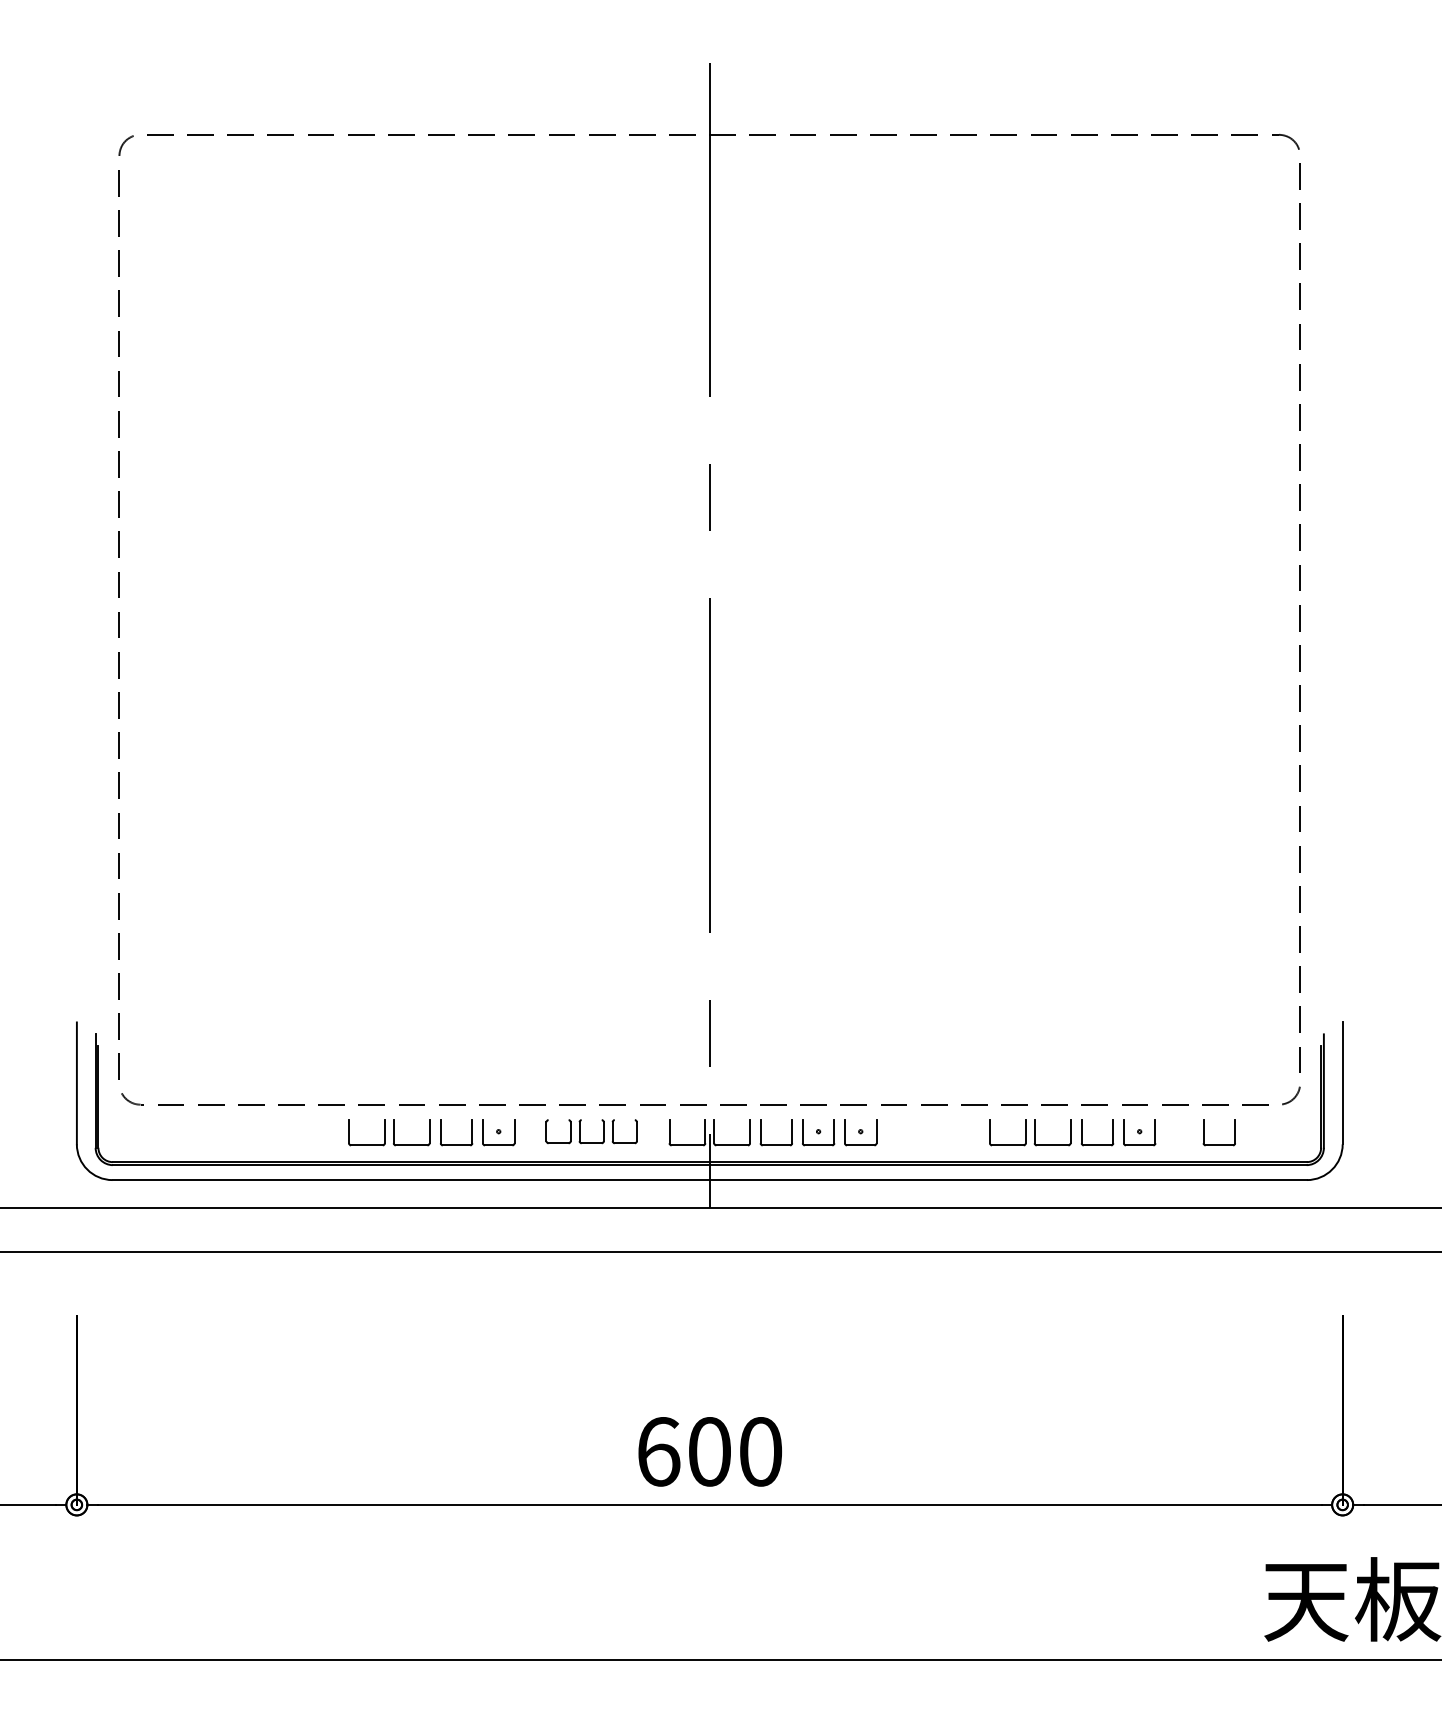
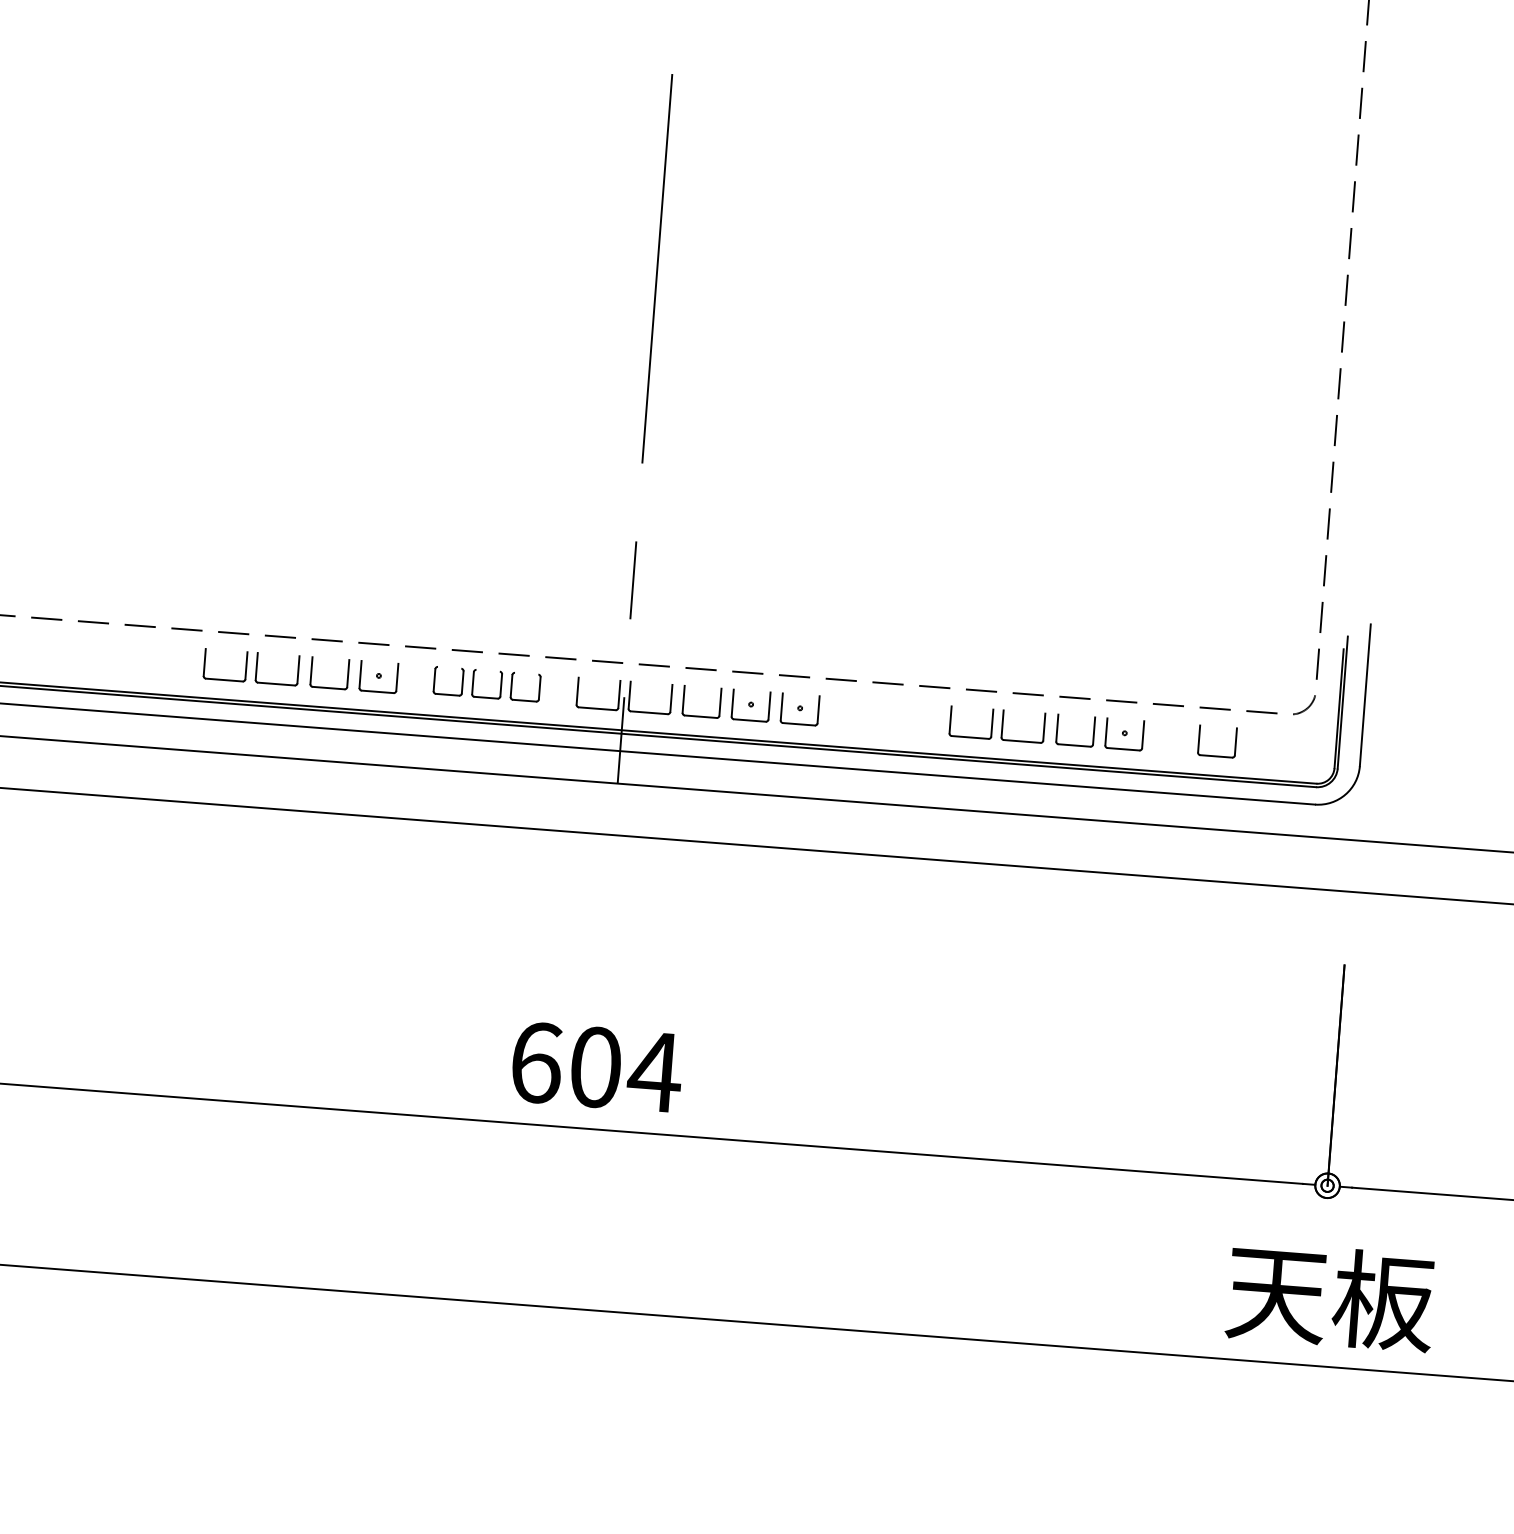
text: (760, 1451) -> (654, 1071), 600 -> 604

